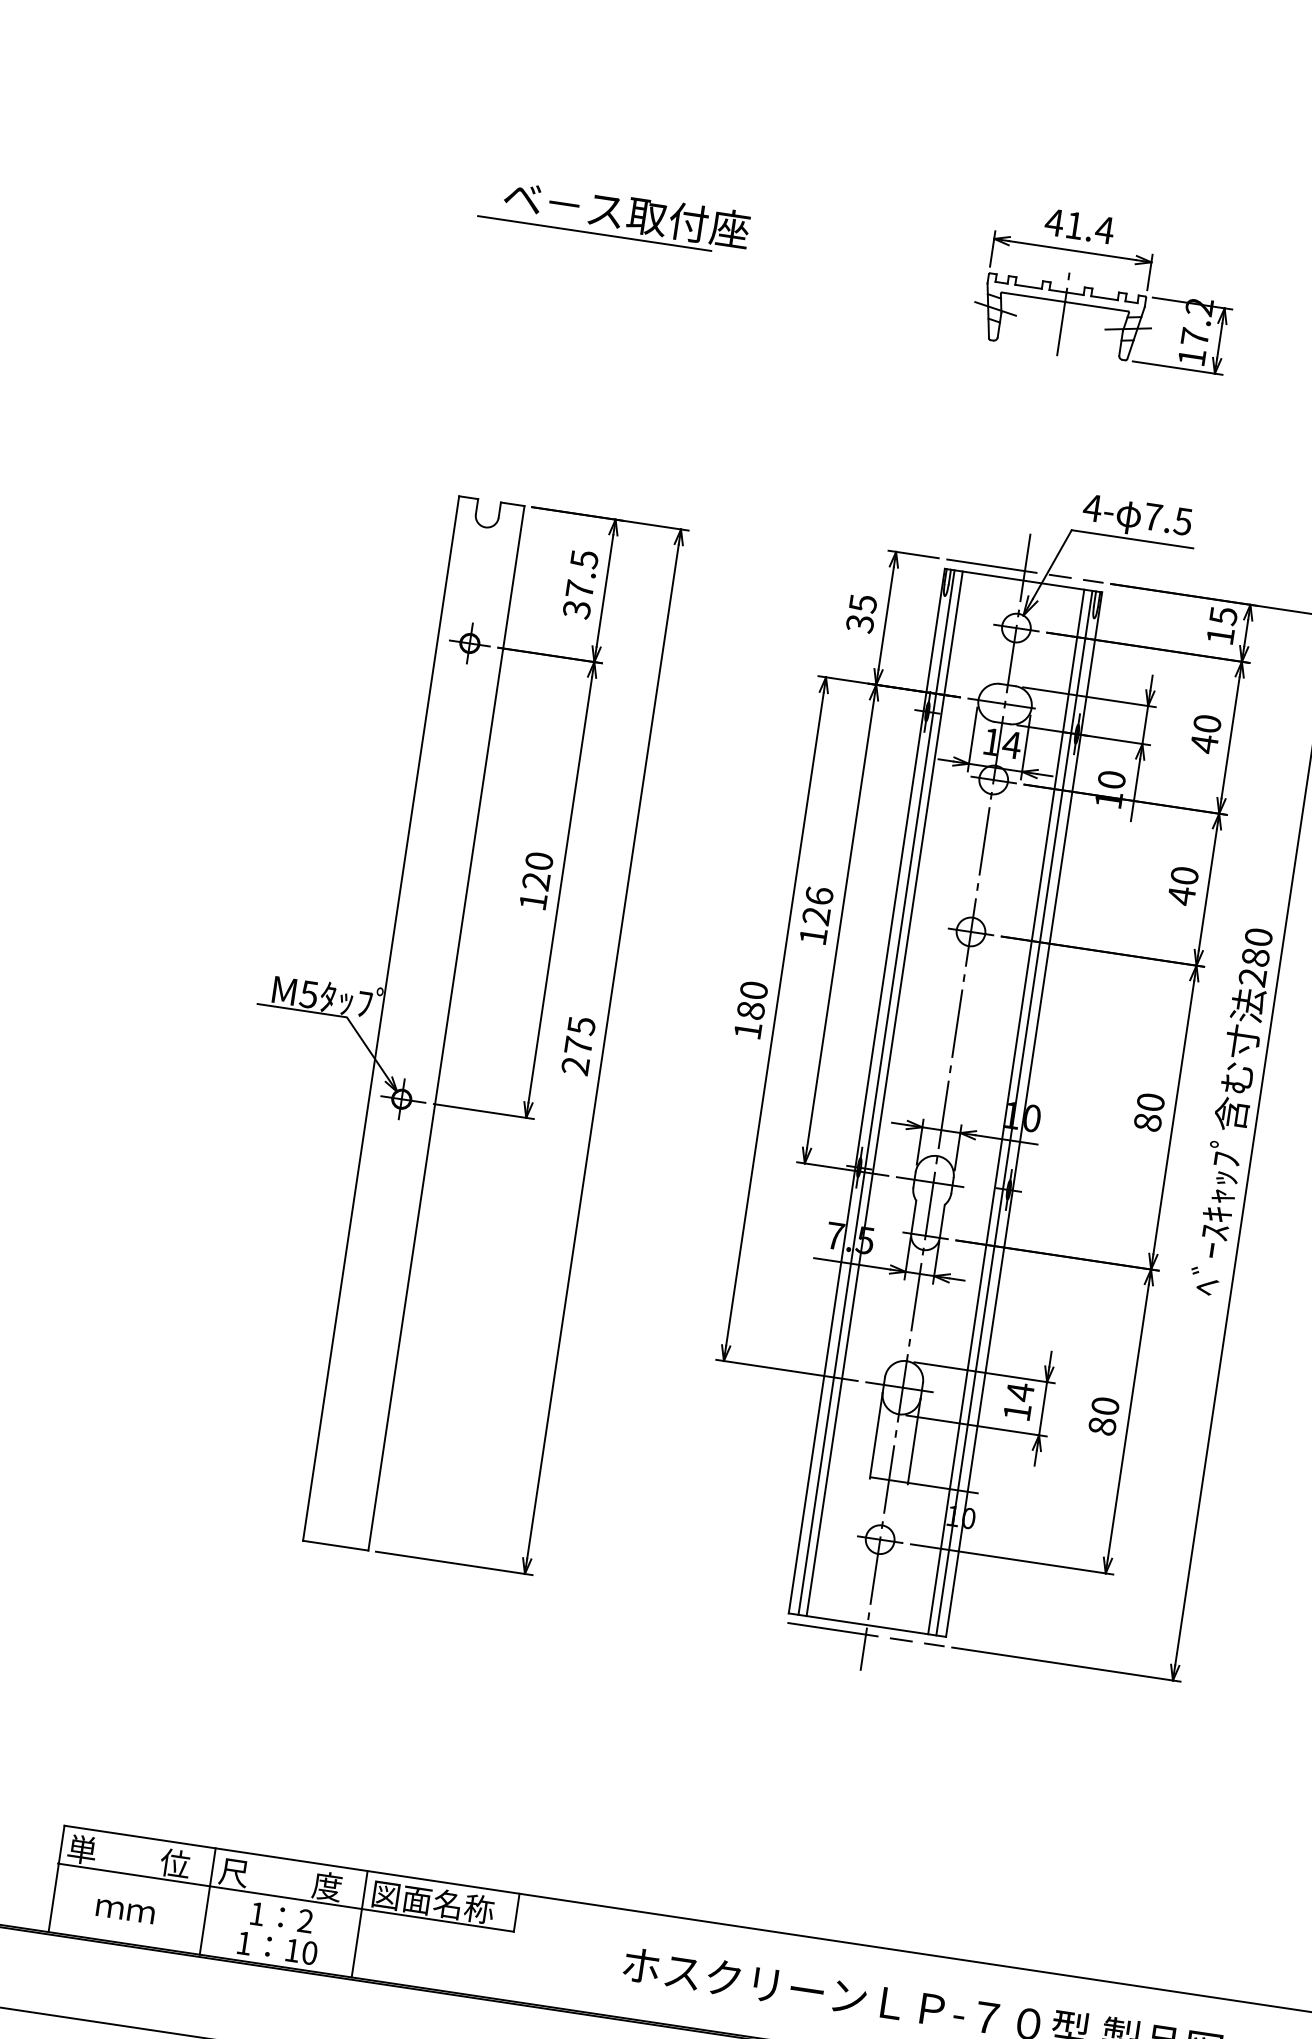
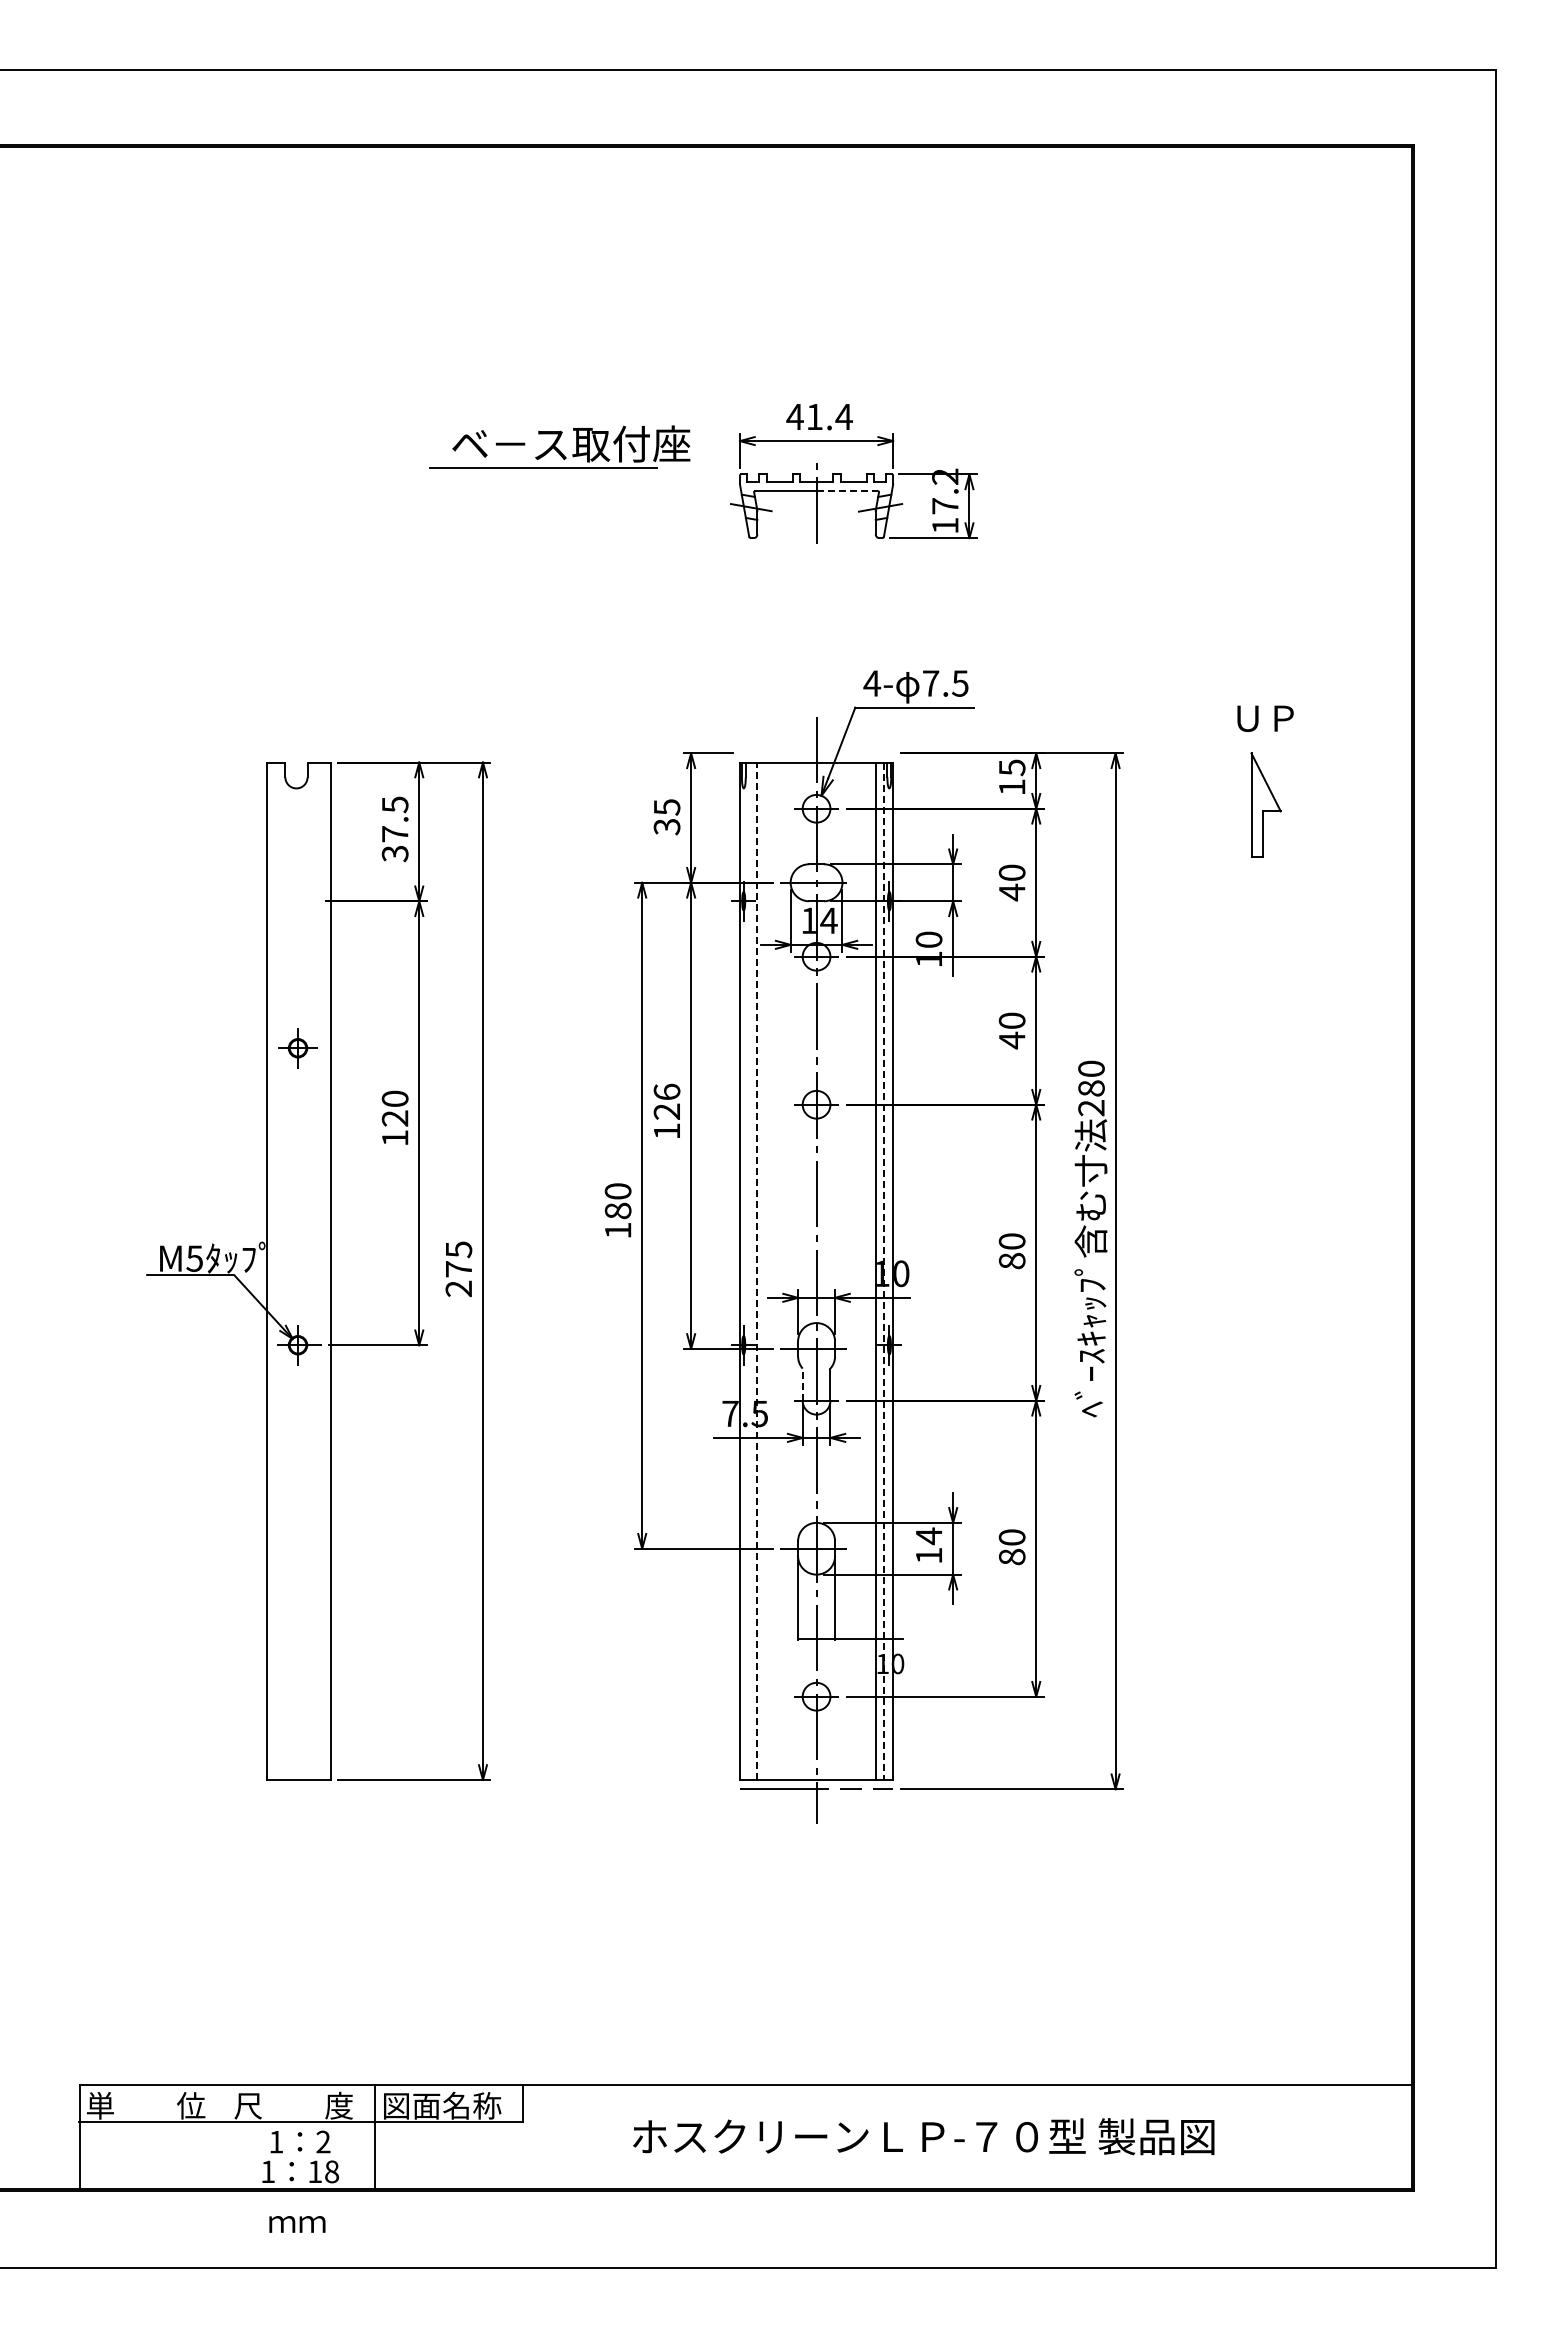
part: (614, 214) -> (559, 446), moved
line: (1096, 307) -> (847, 491), solid -> dashed
line: (1024, 571) -> (816, 753), removed
part: (469, 643) -> (297, 1048), moved
line: (876, 1092) -> (749, 1271), removed
line: (884, 1094) -> (757, 1271), solid -> dashed
line: (1014, 1113) -> (883, 1271), solid -> dashed
line: (913, 1216) -> (802, 1384), solid -> dashed
line: (207, 1901) -> (227, 2137), removed
text: (125, 1911) -> (297, 2224), moved
text: (310, 1953) -> (332, 2172), 10 -> 18

